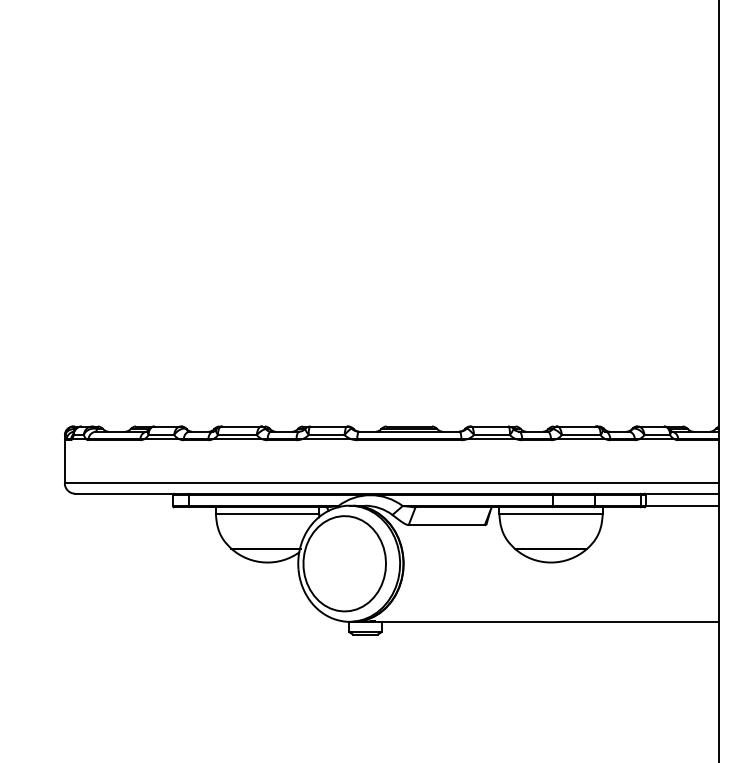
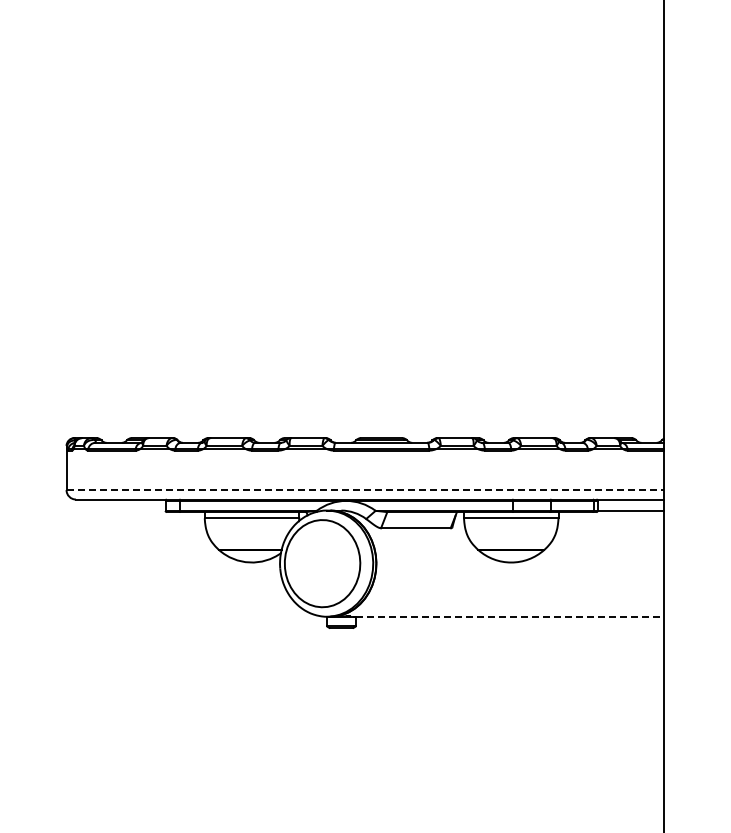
line: (391, 483) -> (365, 490), solid -> dashed
line: (550, 621) -> (510, 616), solid -> dashed

